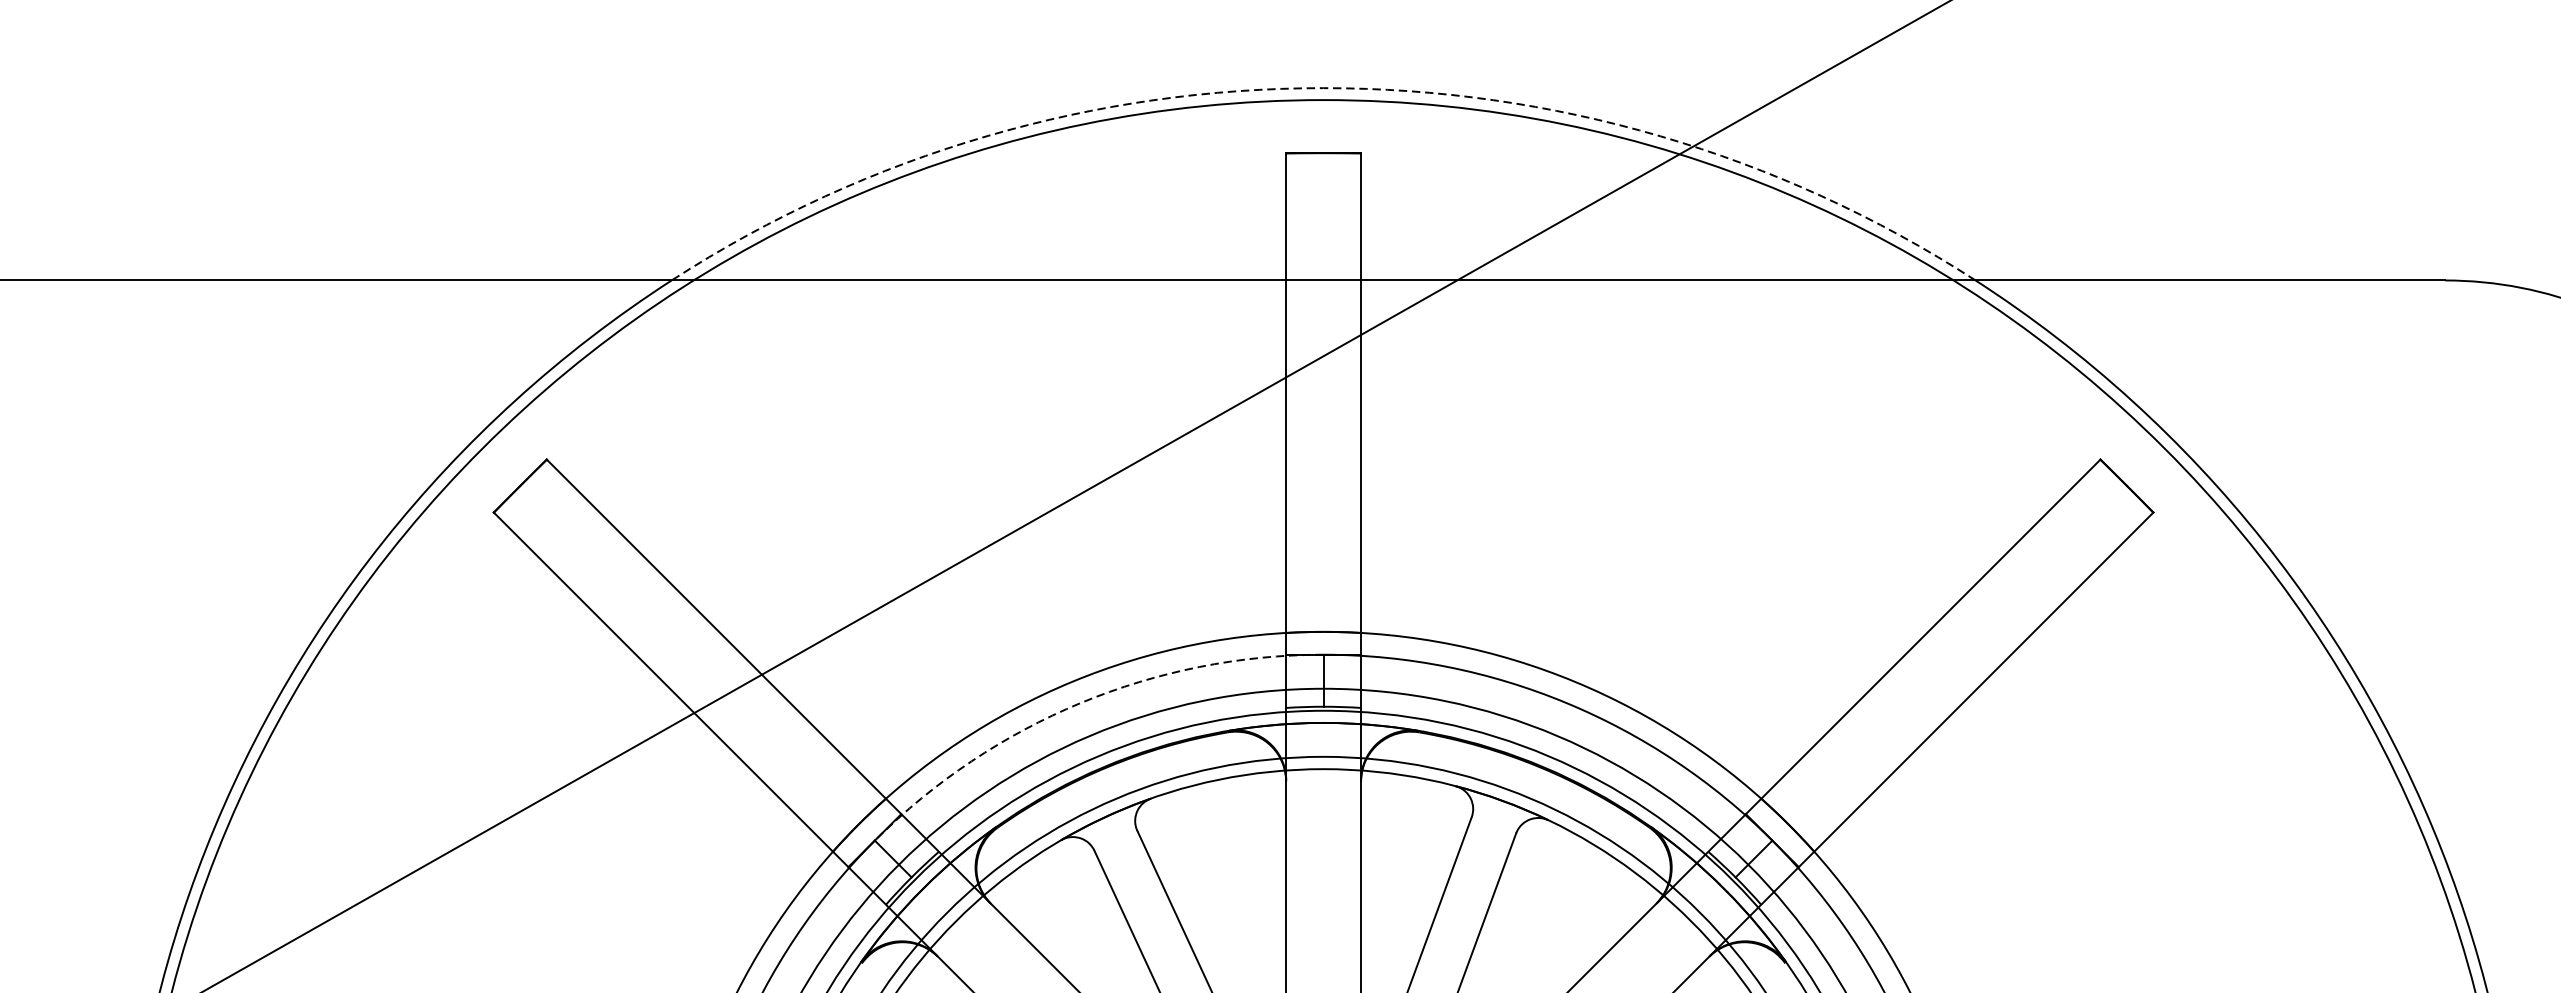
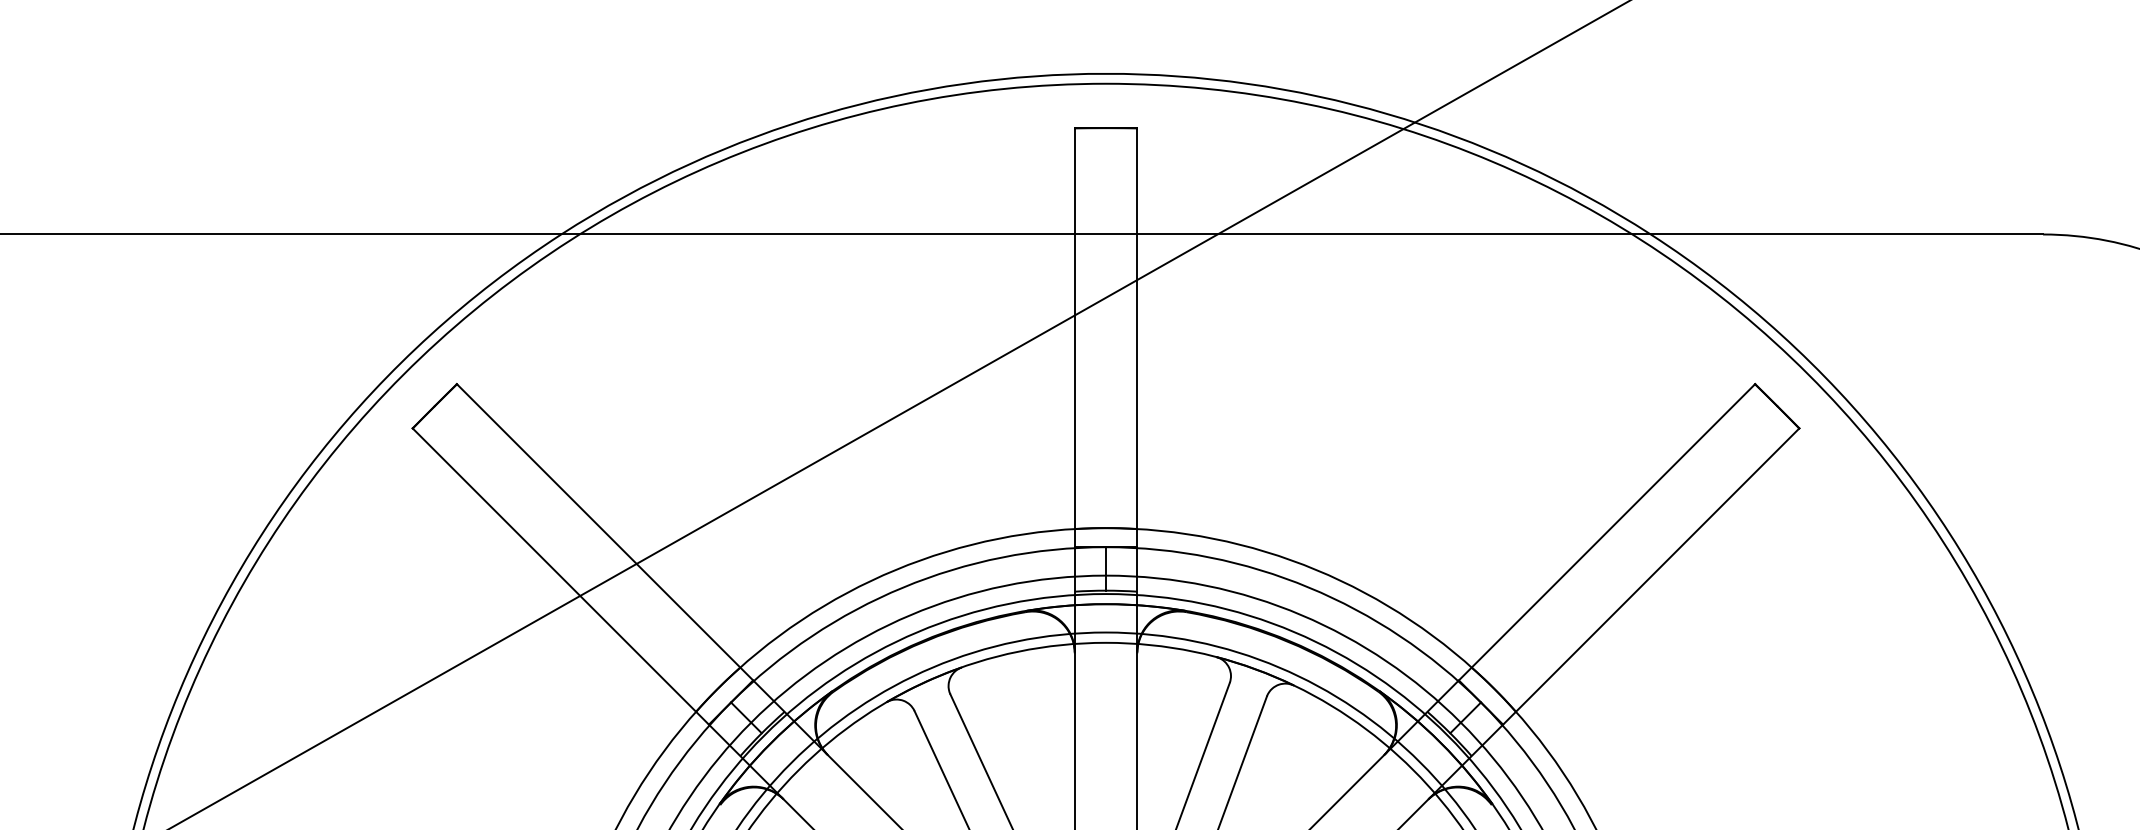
arc: (1324, 87) -> (1106, 73), dashed -> solid
arc: (1081, 702) -> (903, 587), dashed -> solid

